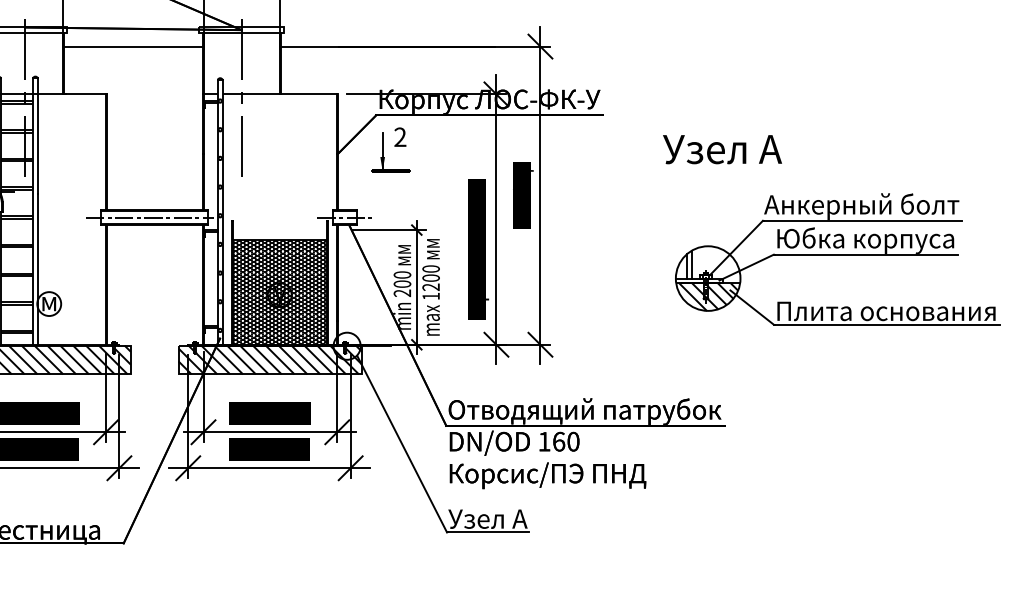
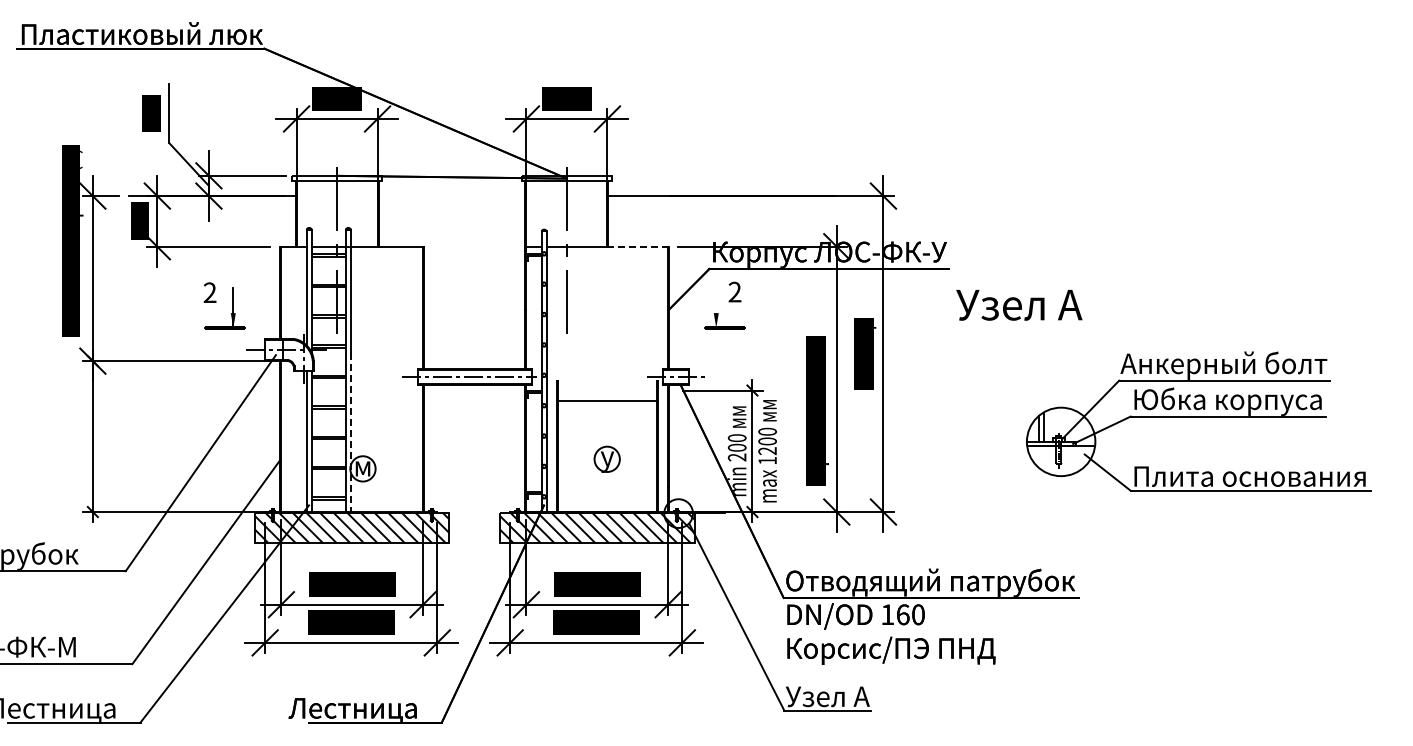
line: (132, 46) -> (451, 196), removed
line: (309, 94) -> (638, 246), solid -> dashed
text: (722, 149) -> (1019, 305), moved
line: (382, 151) -> (716, 307), removed
line: (37, 269) -> (350, 432), solid -> dashed
hatch: (280, 292) -> (607, 456), removed
hatch: (708, 297) -> (1061, 461), removed

